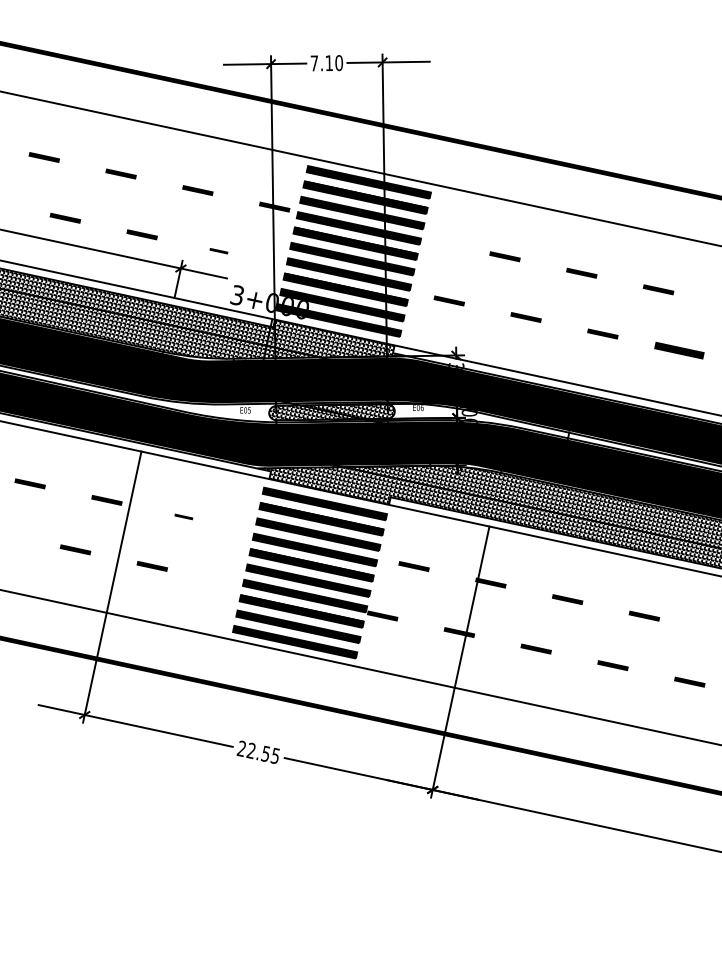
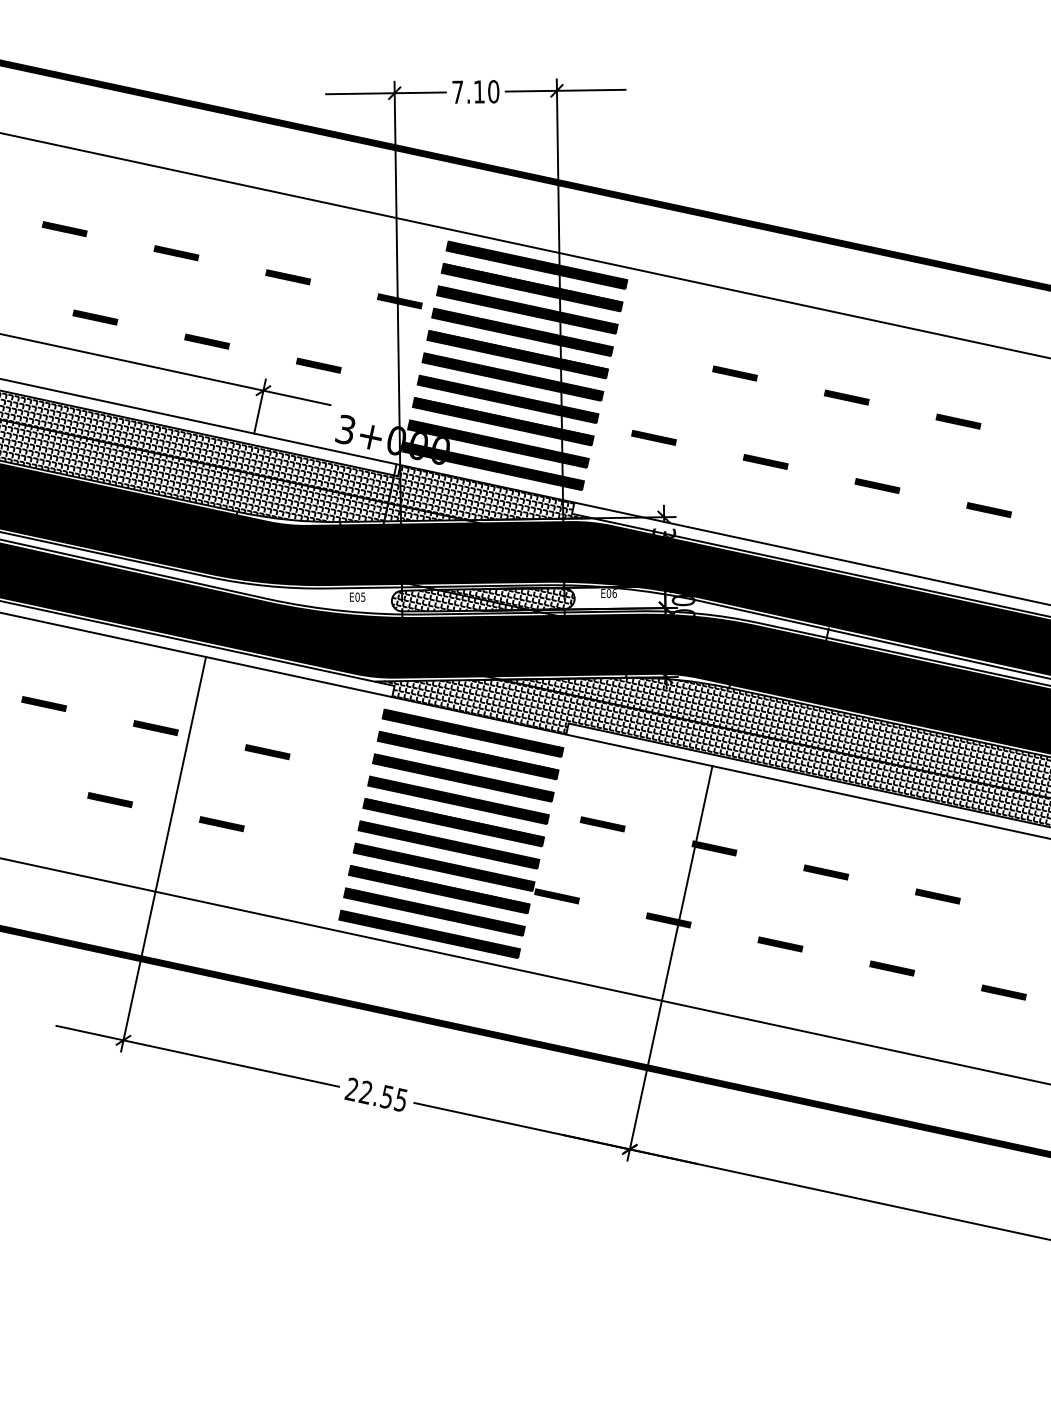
part: (218, 250) -> (318, 364), size x1.67
part: (679, 350) -> (988, 509), size x0.62
part: (183, 516) -> (267, 751), size x1.67

